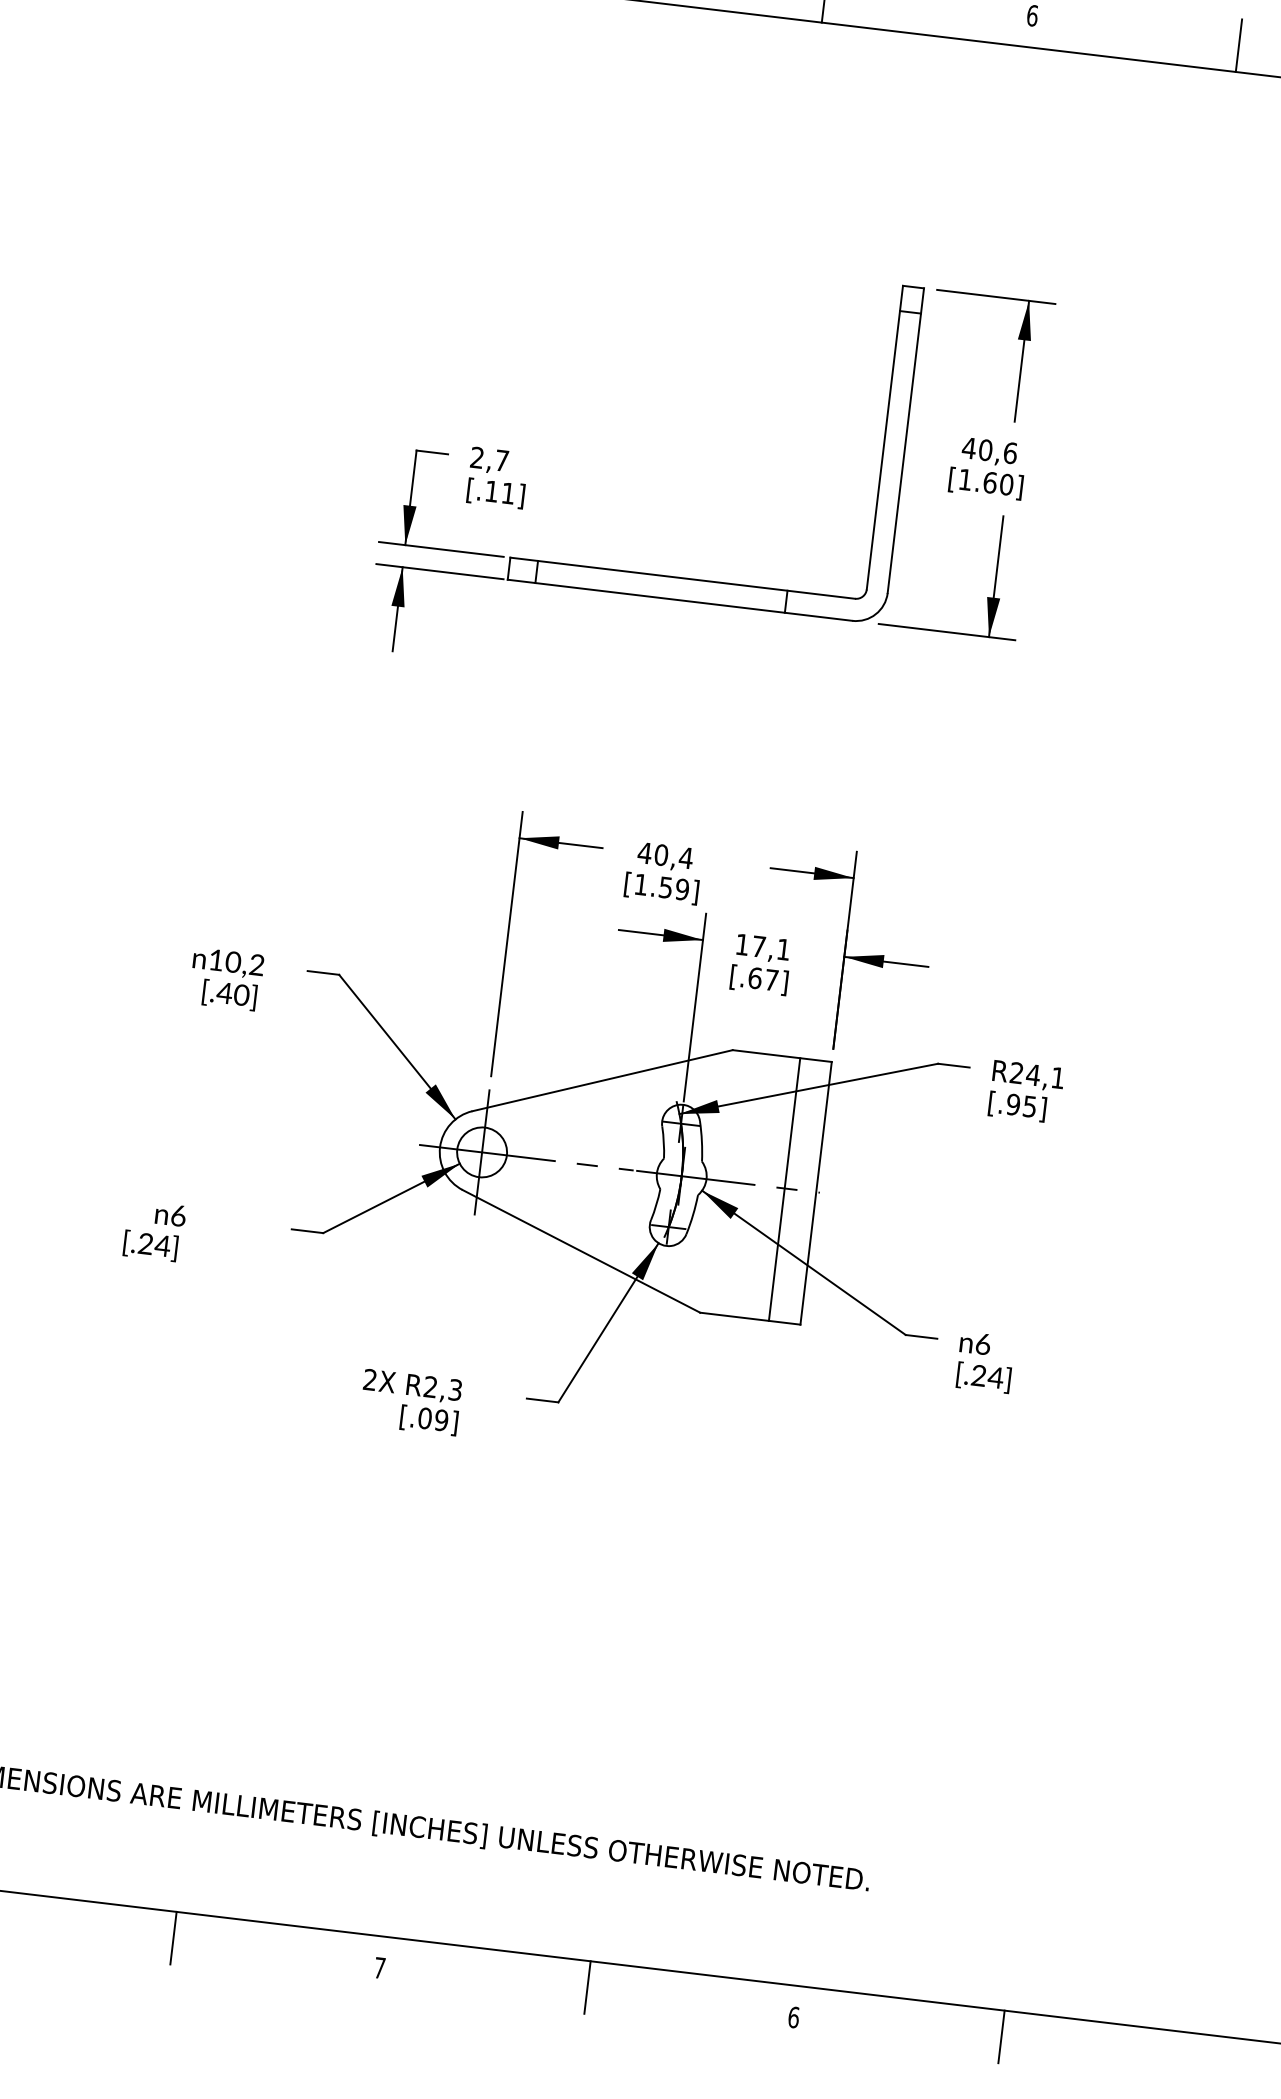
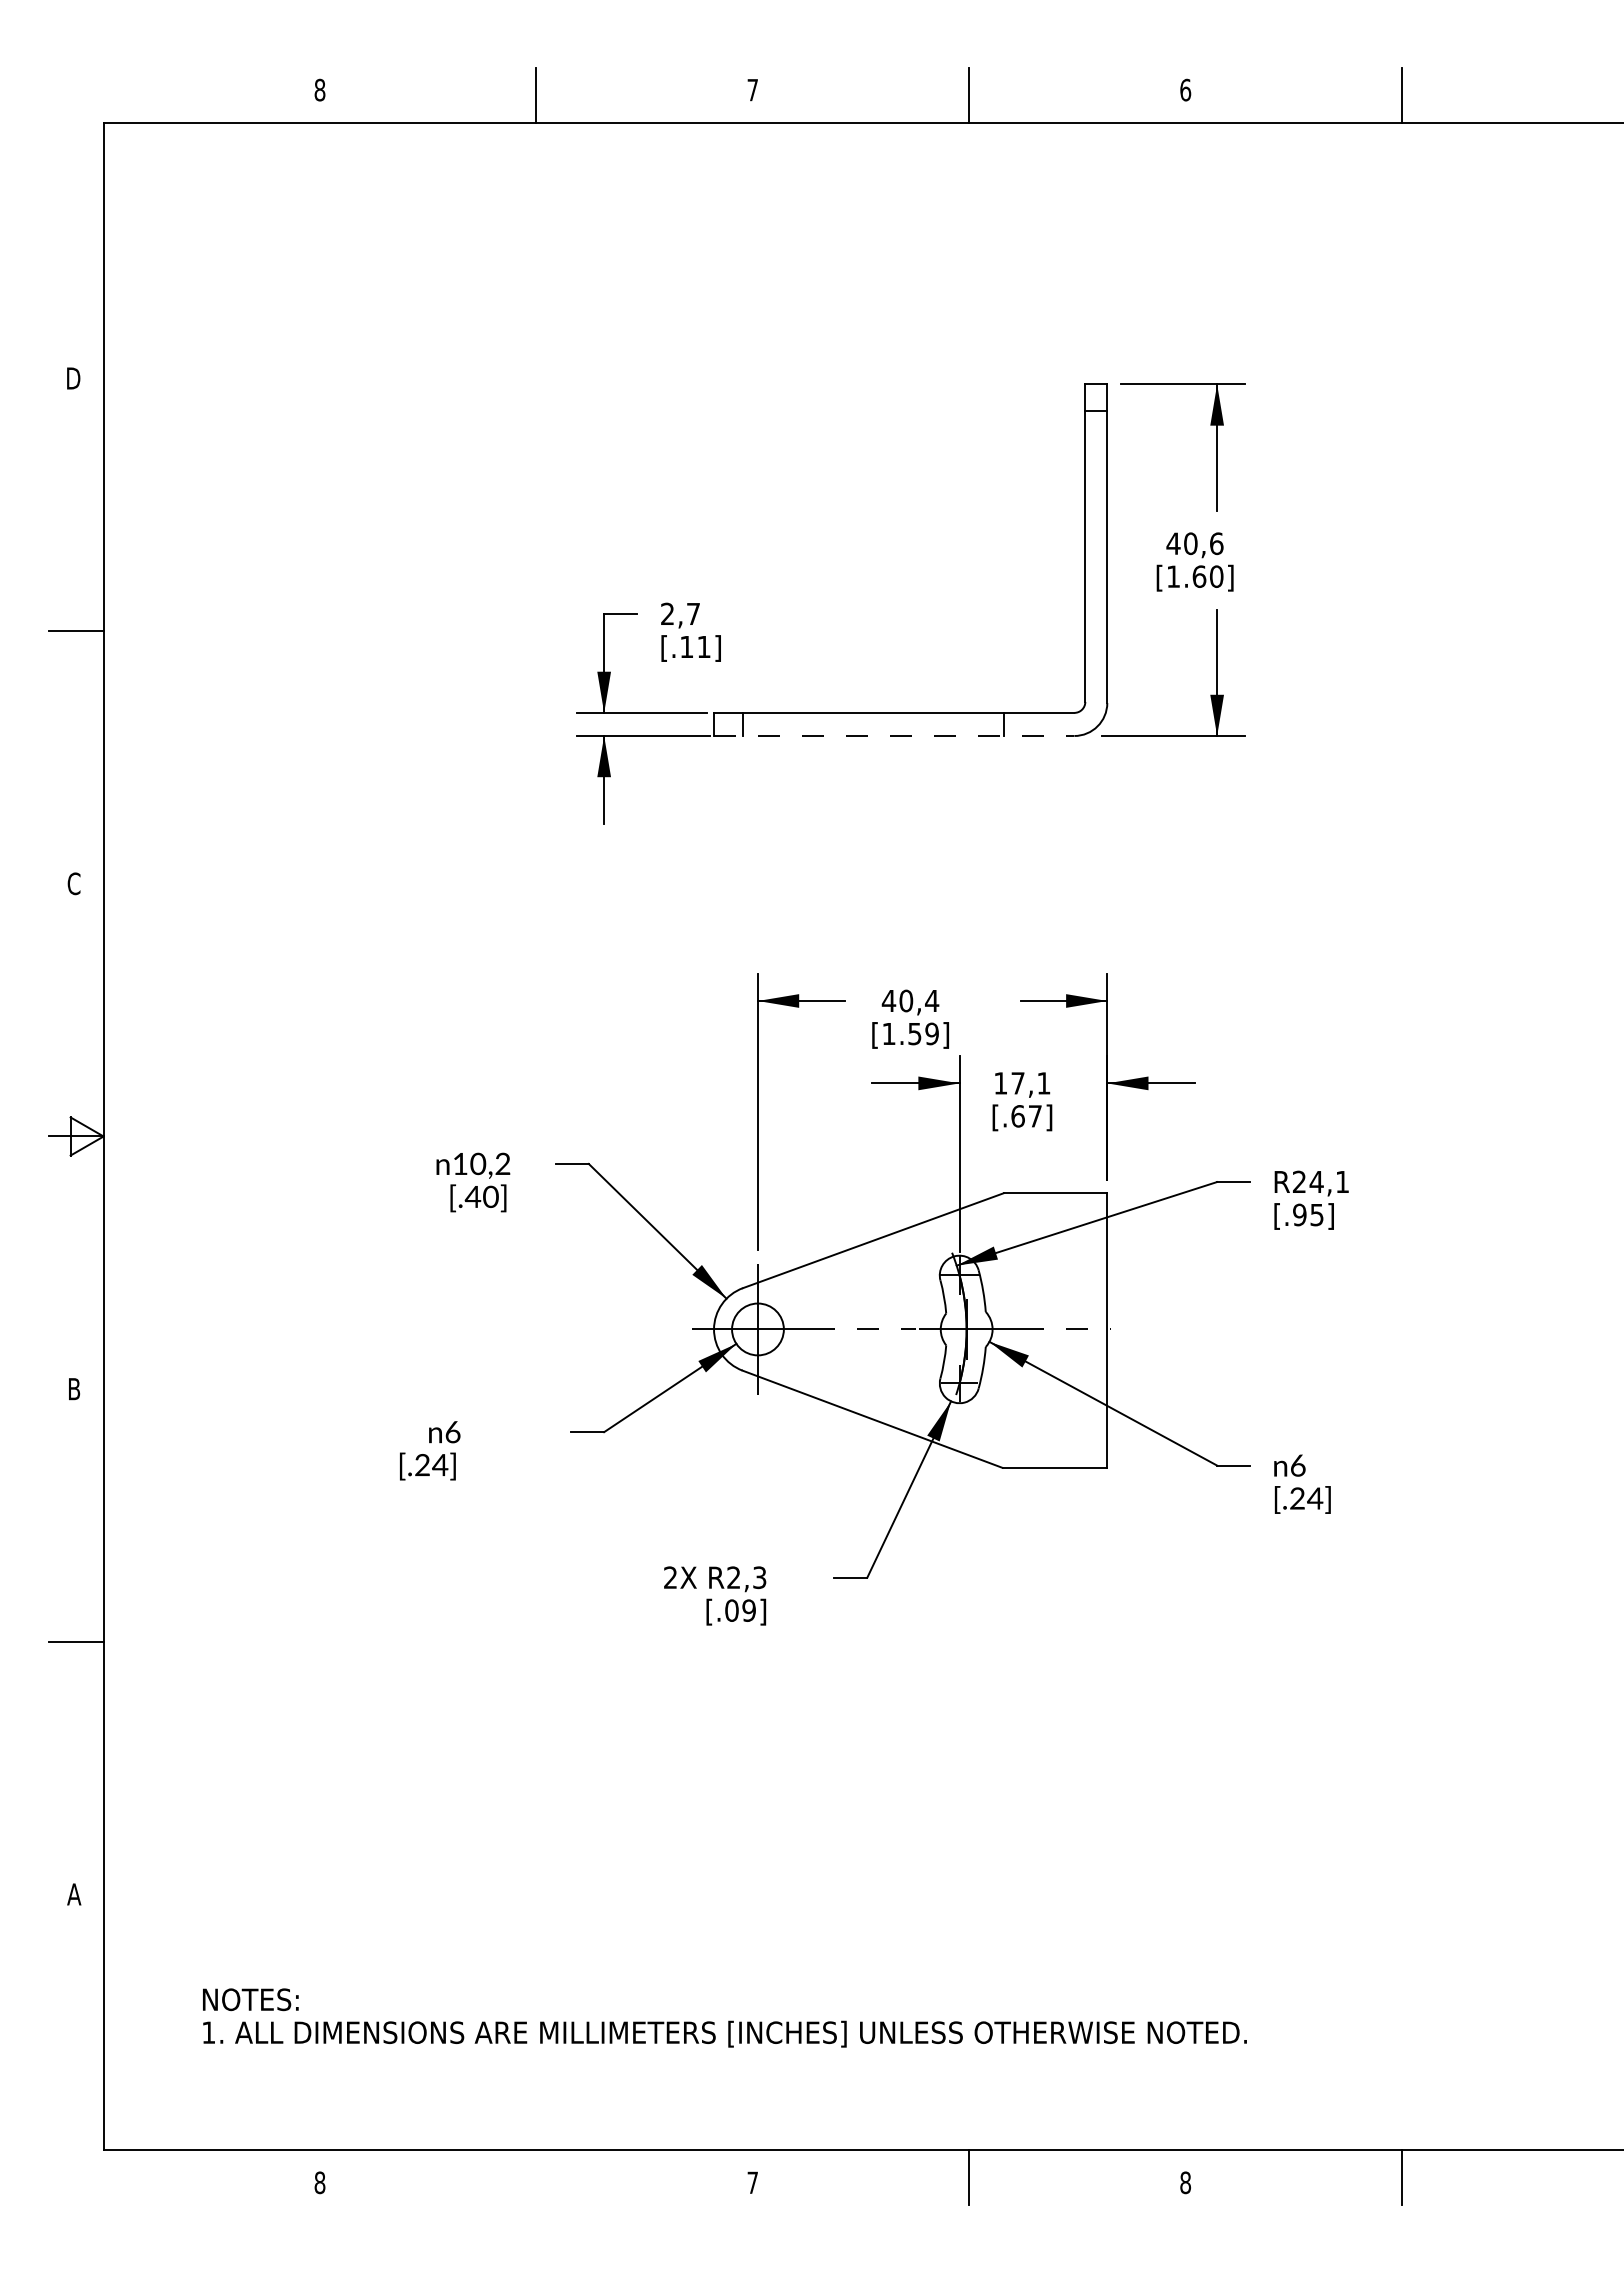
line: (680, 600) -> (894, 736), solid -> dashed
line: (784, 1189) -> (1074, 1330), removed
line: (173, 1937) -> (536, 2176), removed
text: (793, 2017) -> (1185, 2182), 6 -> 8

